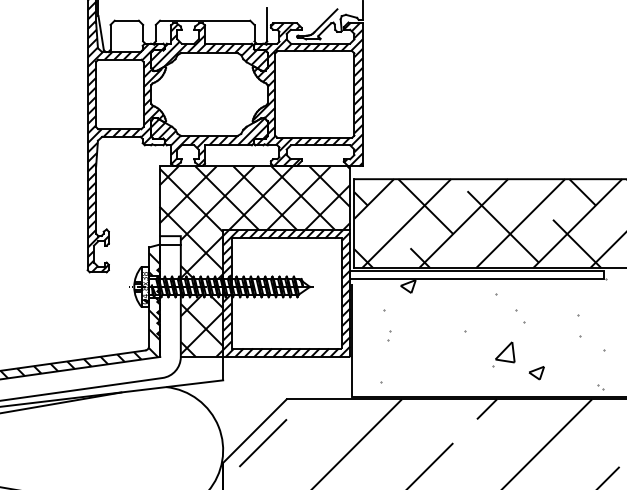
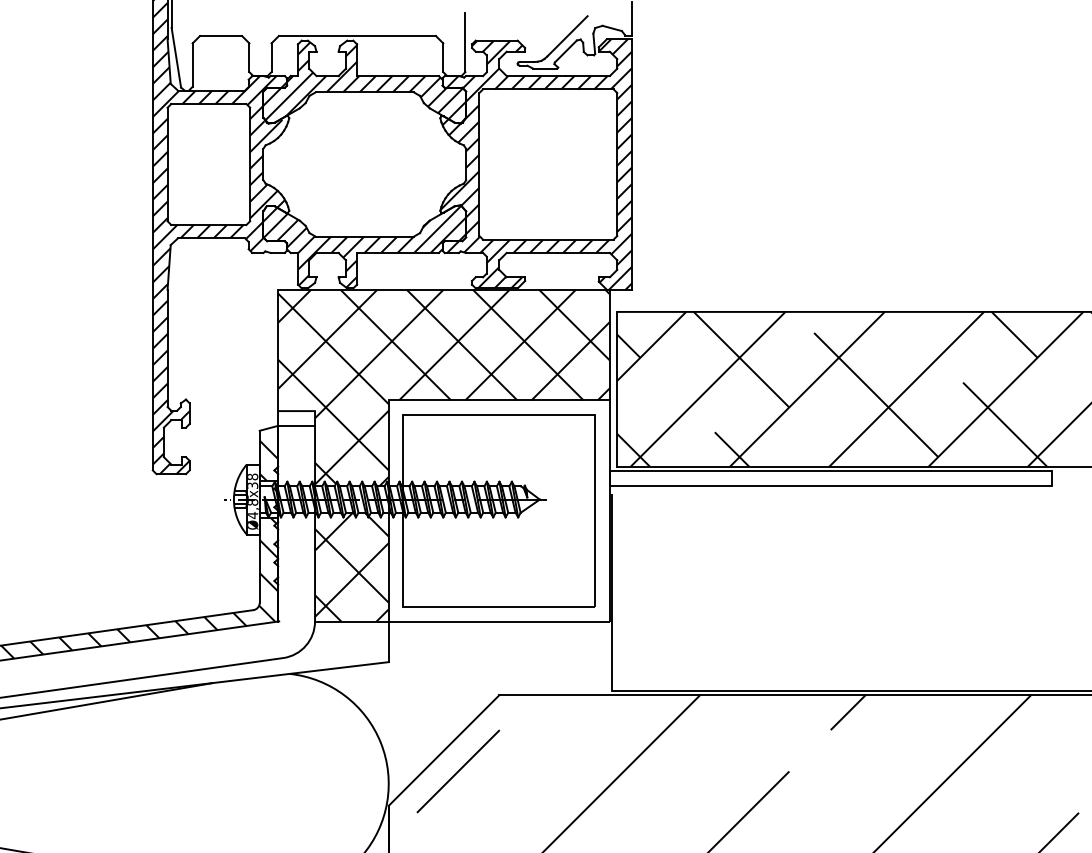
hatch: (286, 293) -> (498, 510), removed
hatch: (493, 333) -> (859, 580), removed

